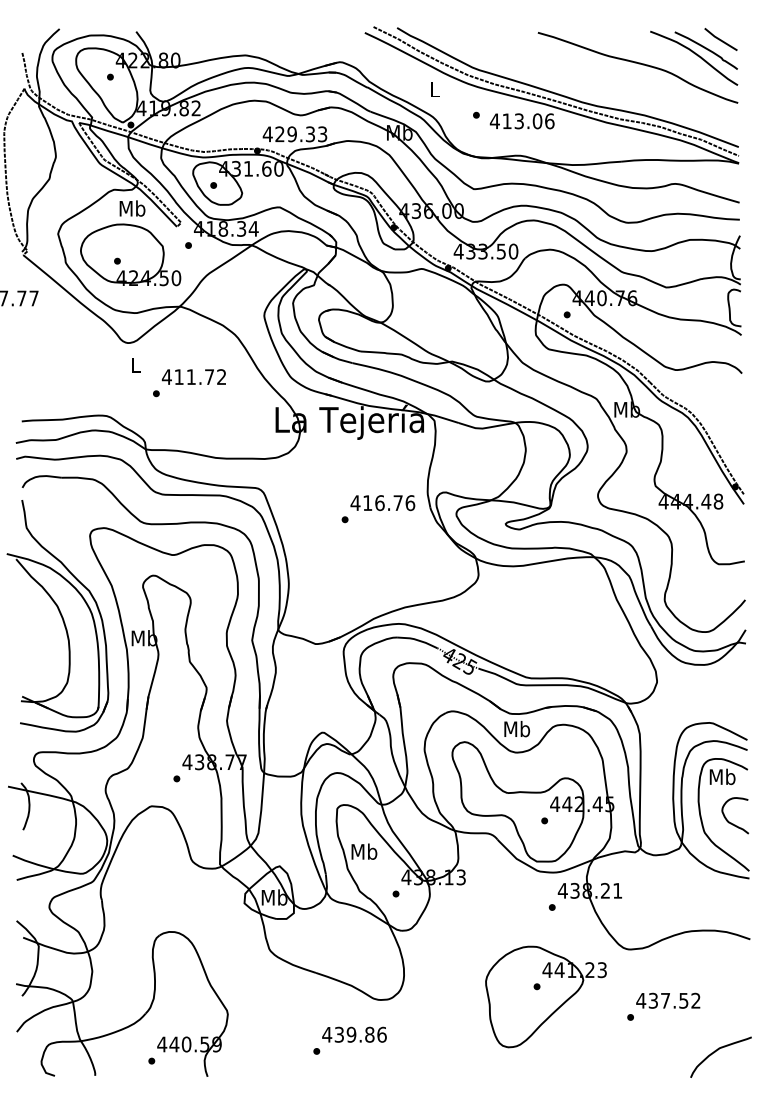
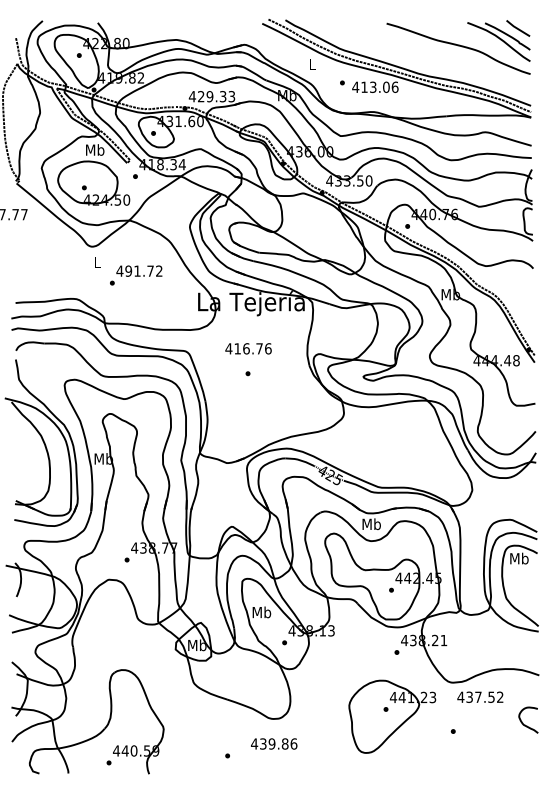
text: (178, 377) -> (128, 271), 411.72 -> 491.72
text: (382, 503) -> (248, 349), moved
curve: (731, 822) -> (525, 725), moved
text: (668, 1000) -> (480, 697), moved
text: (354, 1034) -> (274, 743), moved
curve: (718, 1050) -> (516, 755), removed

